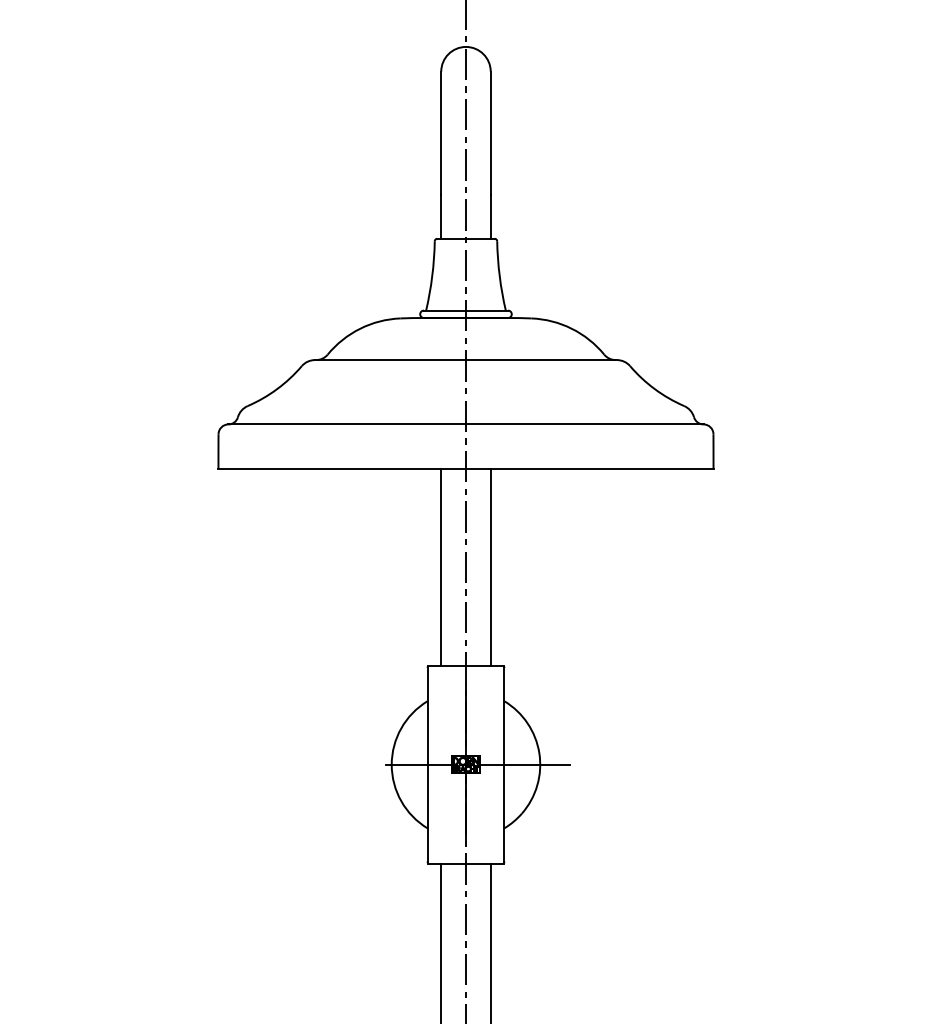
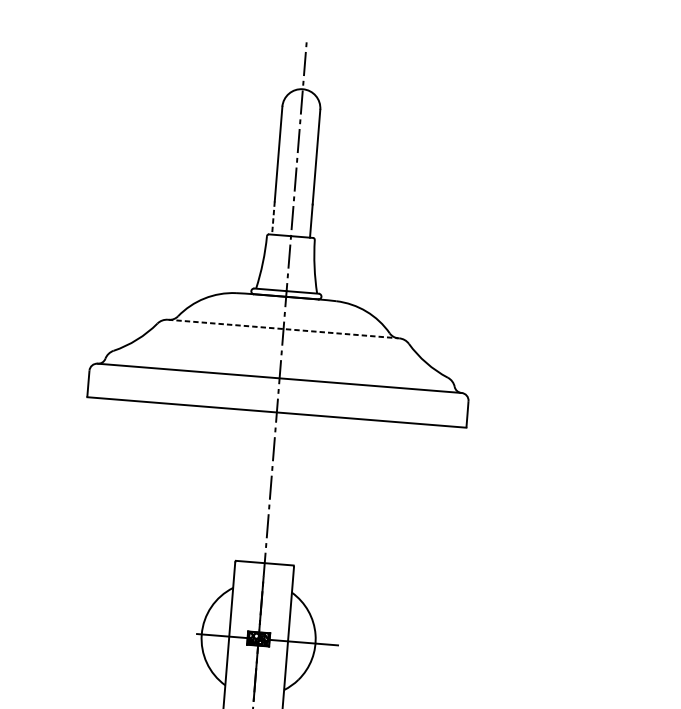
line: (441, 217) -> (273, 218), solid -> dashed
line: (465, 360) -> (283, 329), solid -> dashed
line: (441, 566) -> (252, 485), removed
line: (490, 566) -> (289, 488), removed

